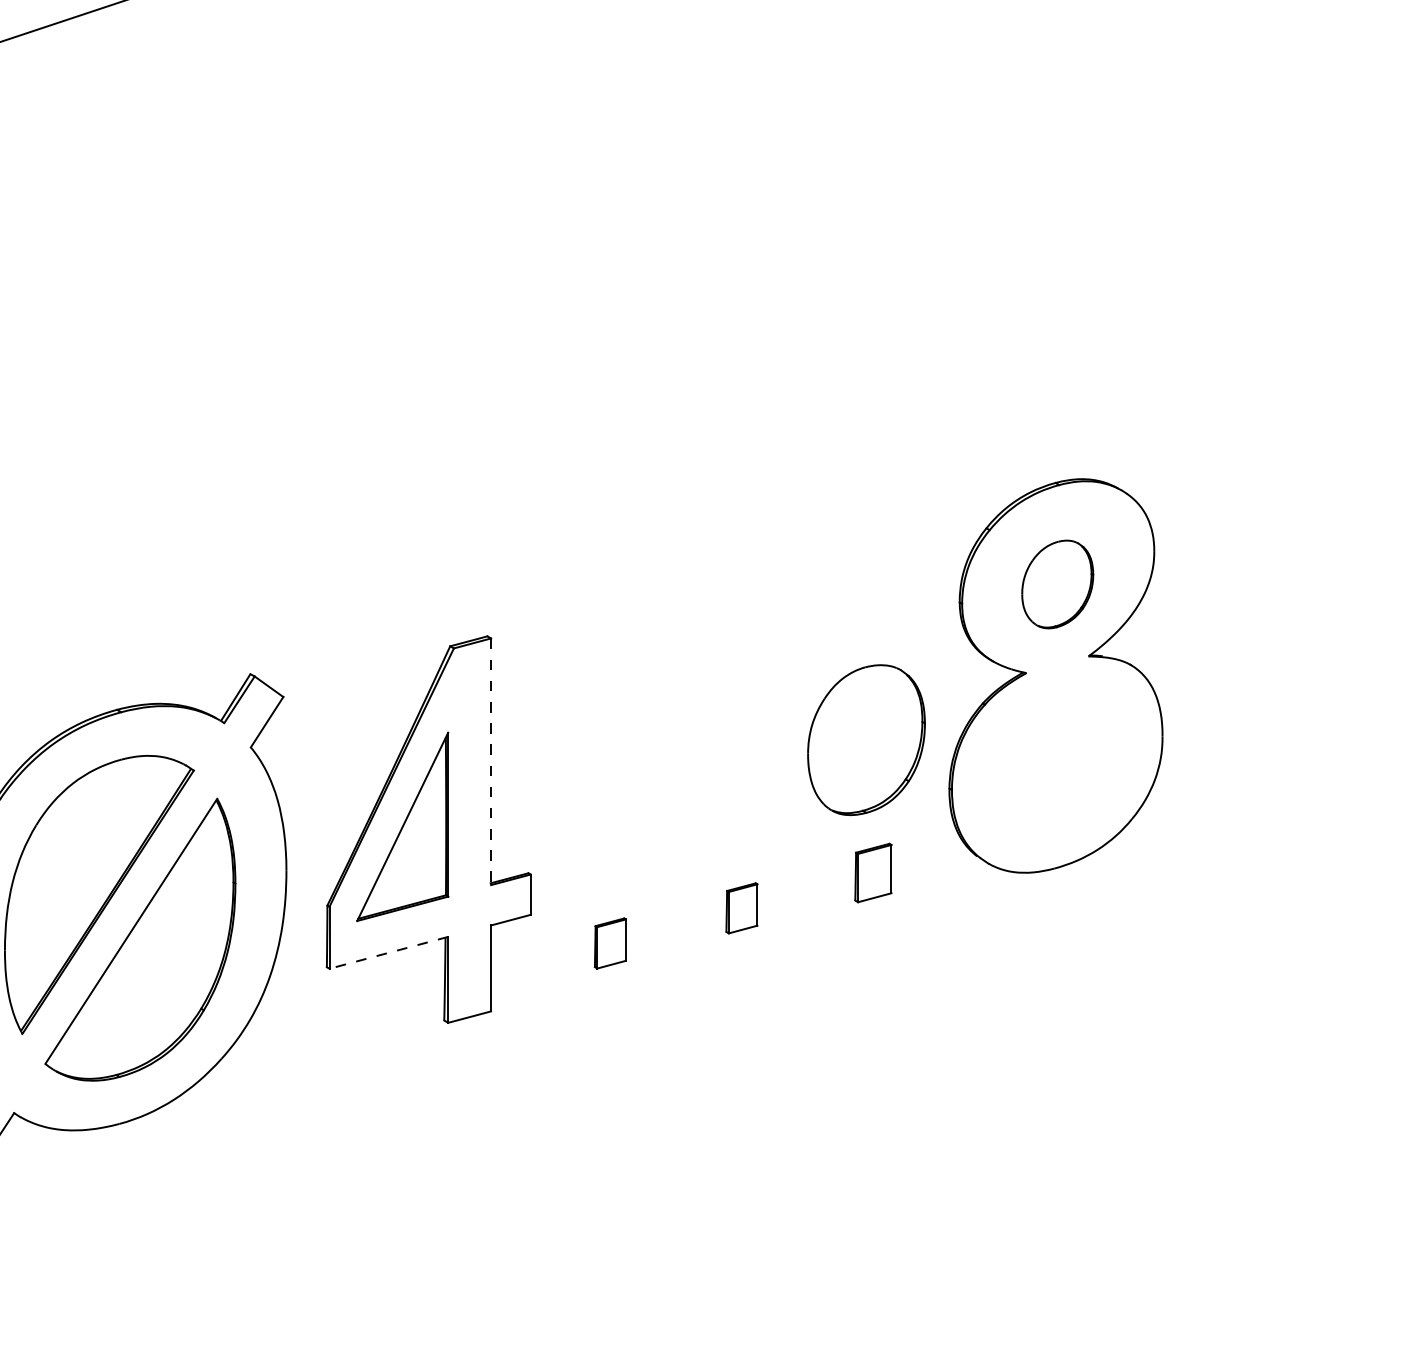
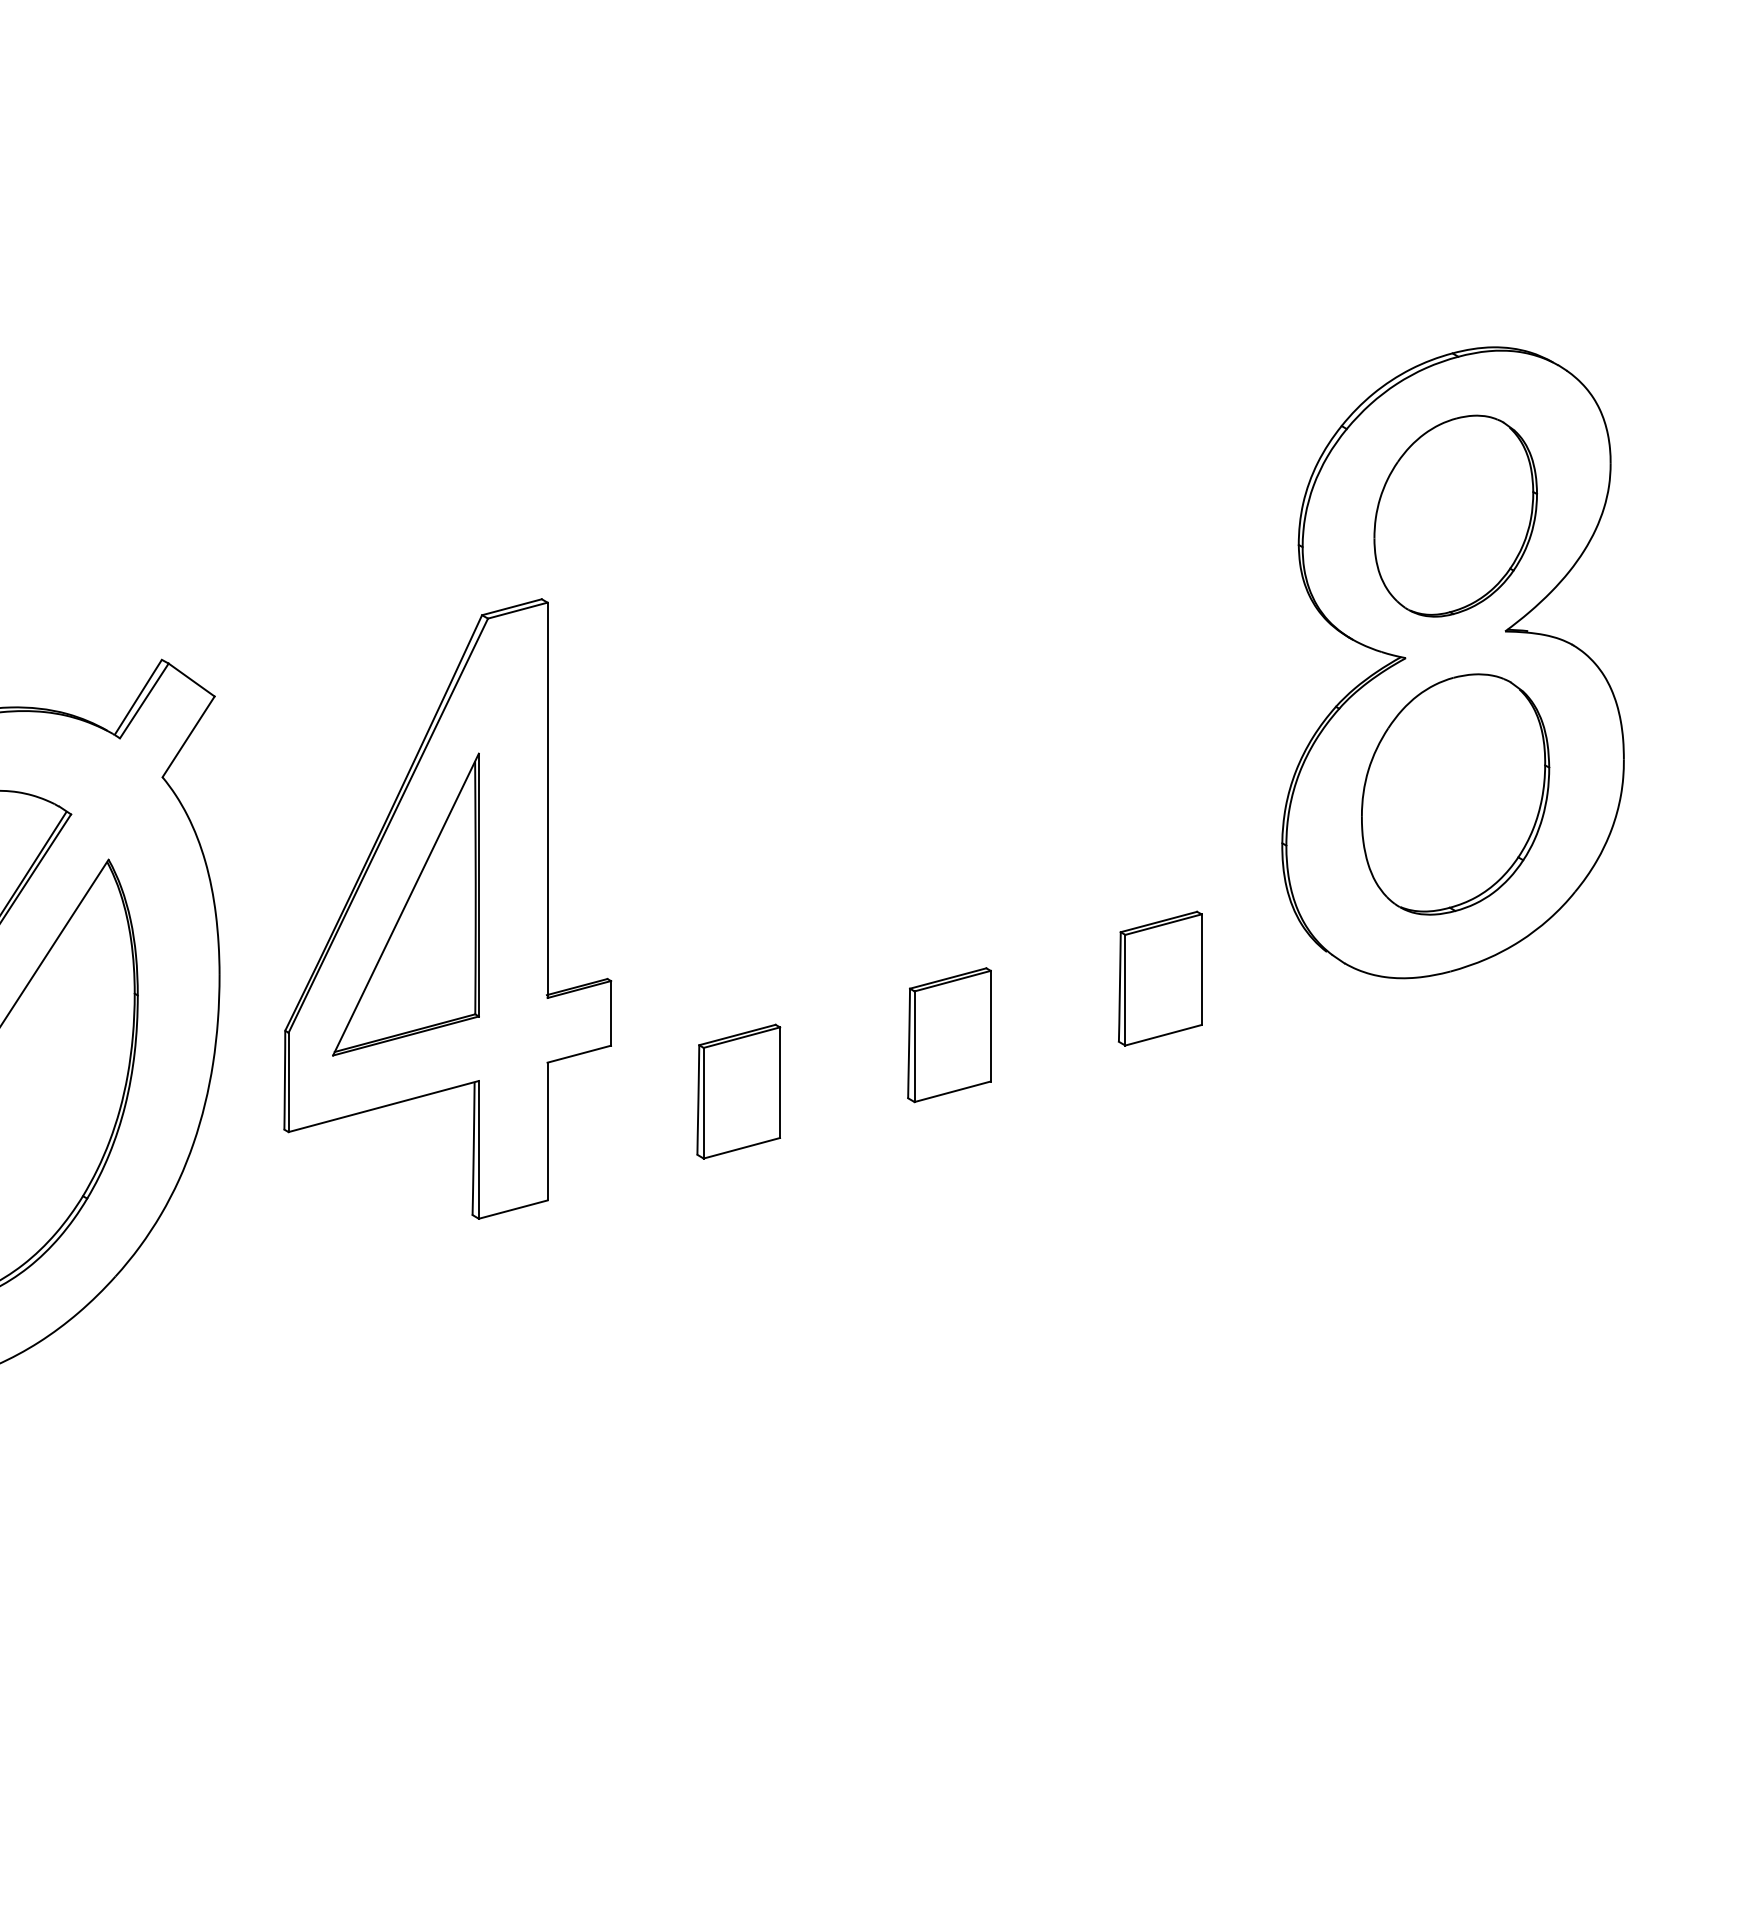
part: (1057, 584) -> (1455, 516), size x1.43
part: (866, 740) -> (1455, 795), moved
line: (491, 762) -> (548, 801), dashed -> solid
part: (873, 872) -> (1160, 977), size x1.43
part: (741, 908) -> (948, 1035), size x1.67
part: (610, 943) -> (739, 1091), size x1.67
line: (388, 952) -> (383, 1106), dashed -> solid

